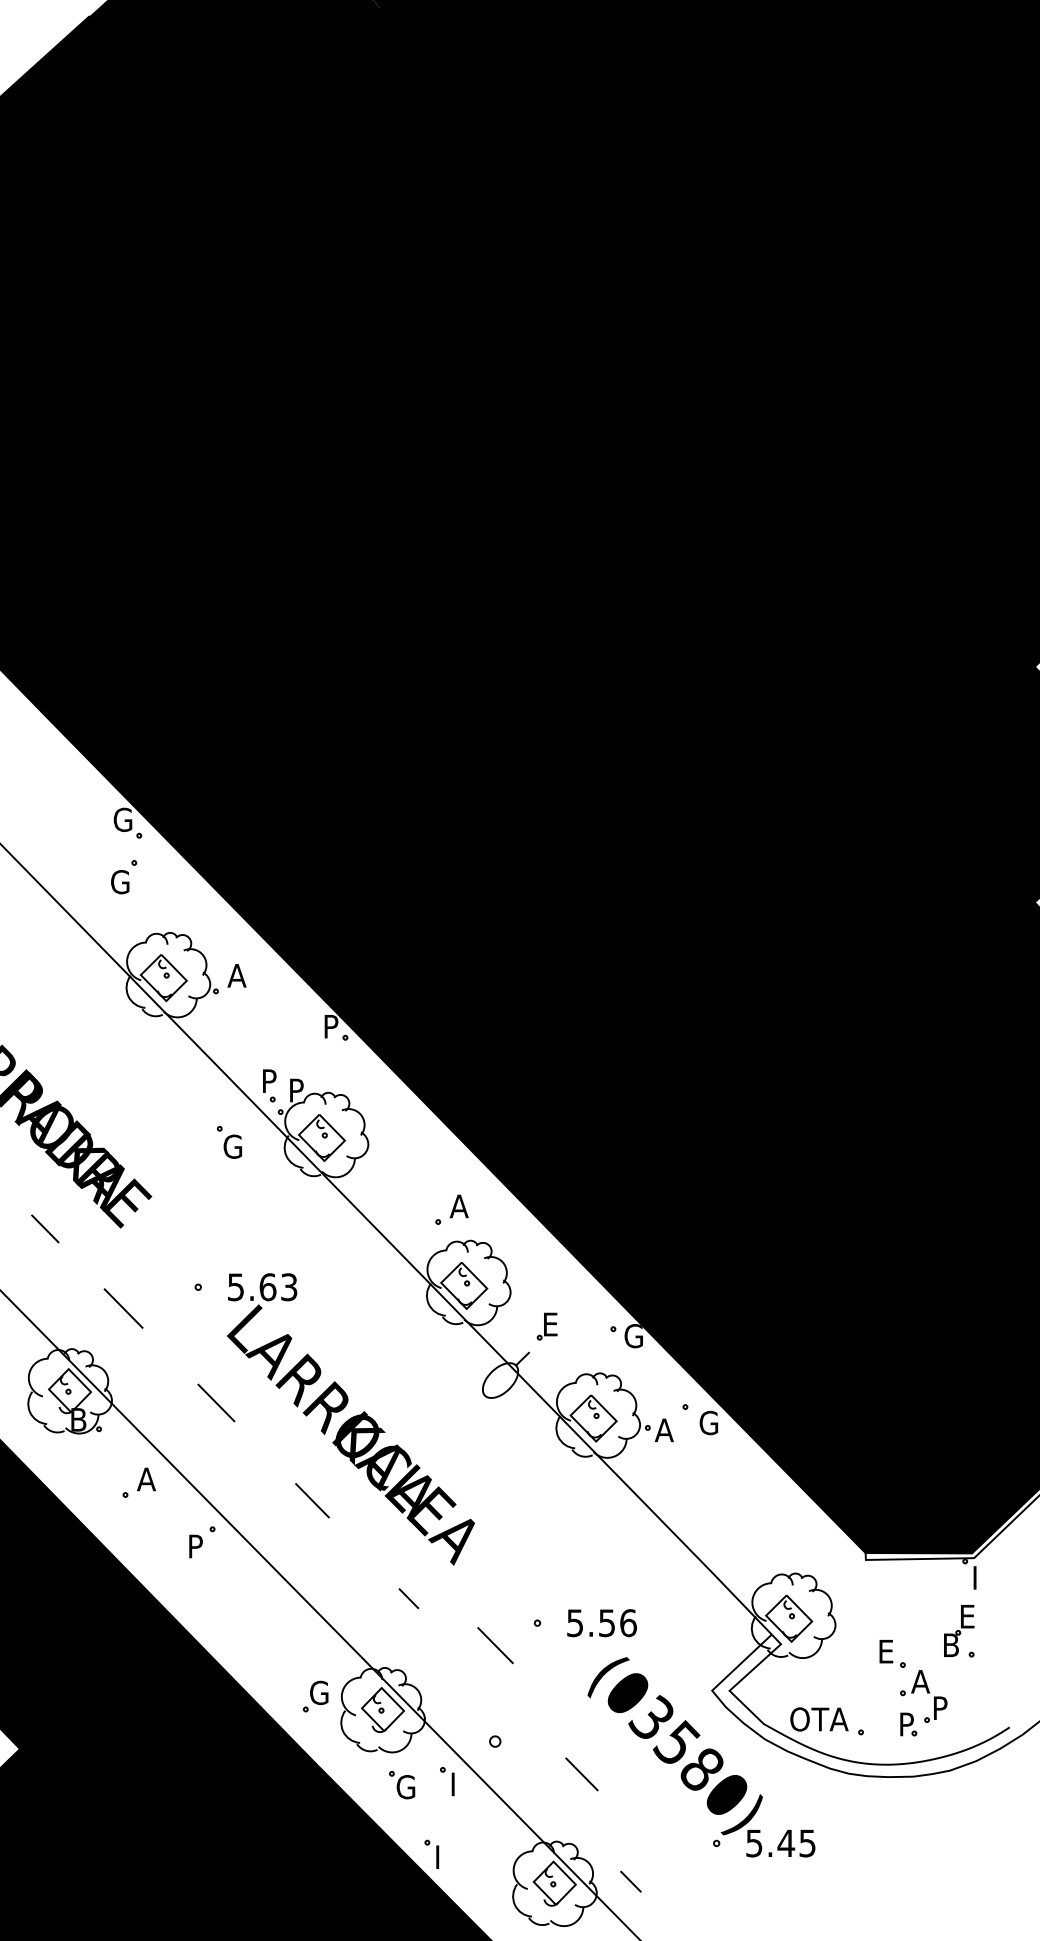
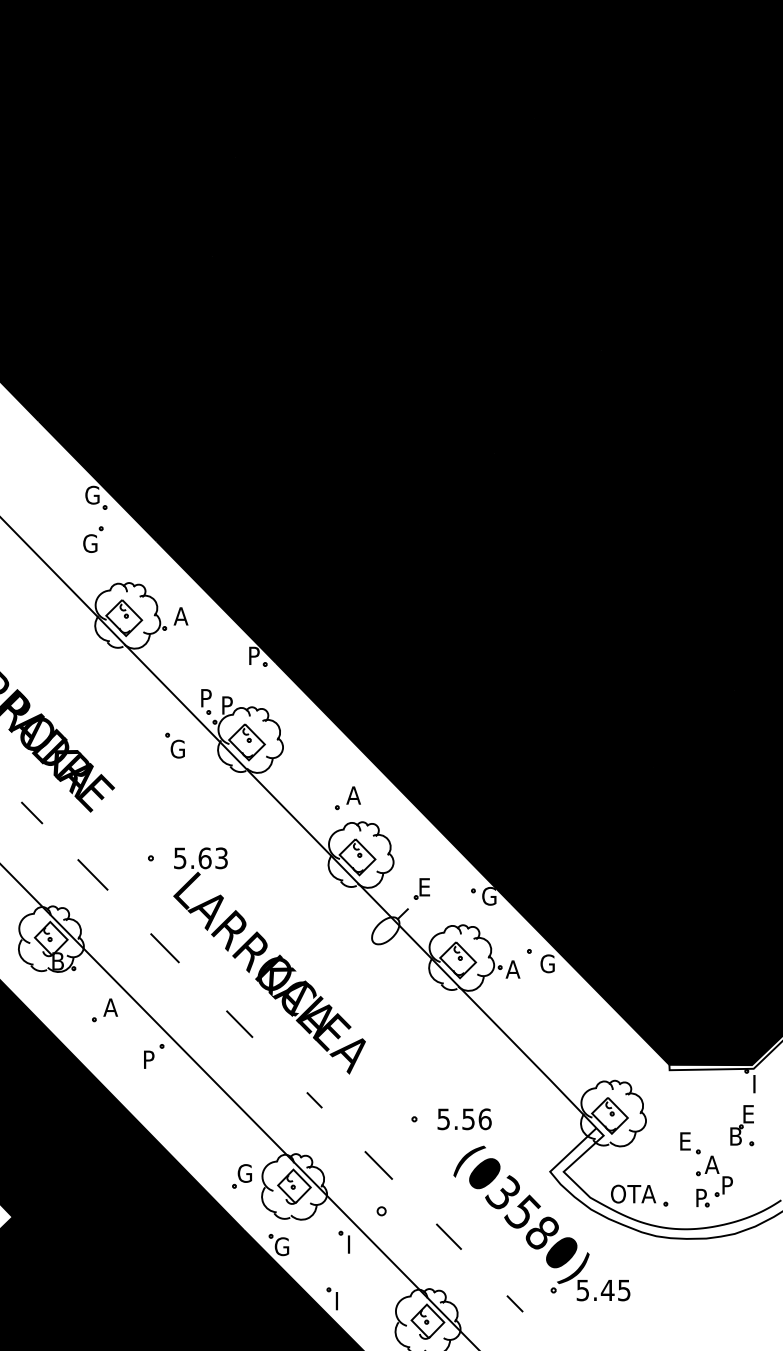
line: (495, 1645) -> (378, 1165), moved
part: (402, 1785) -> (279, 1245), moved
line: (630, 1881) -> (514, 1303), moved

